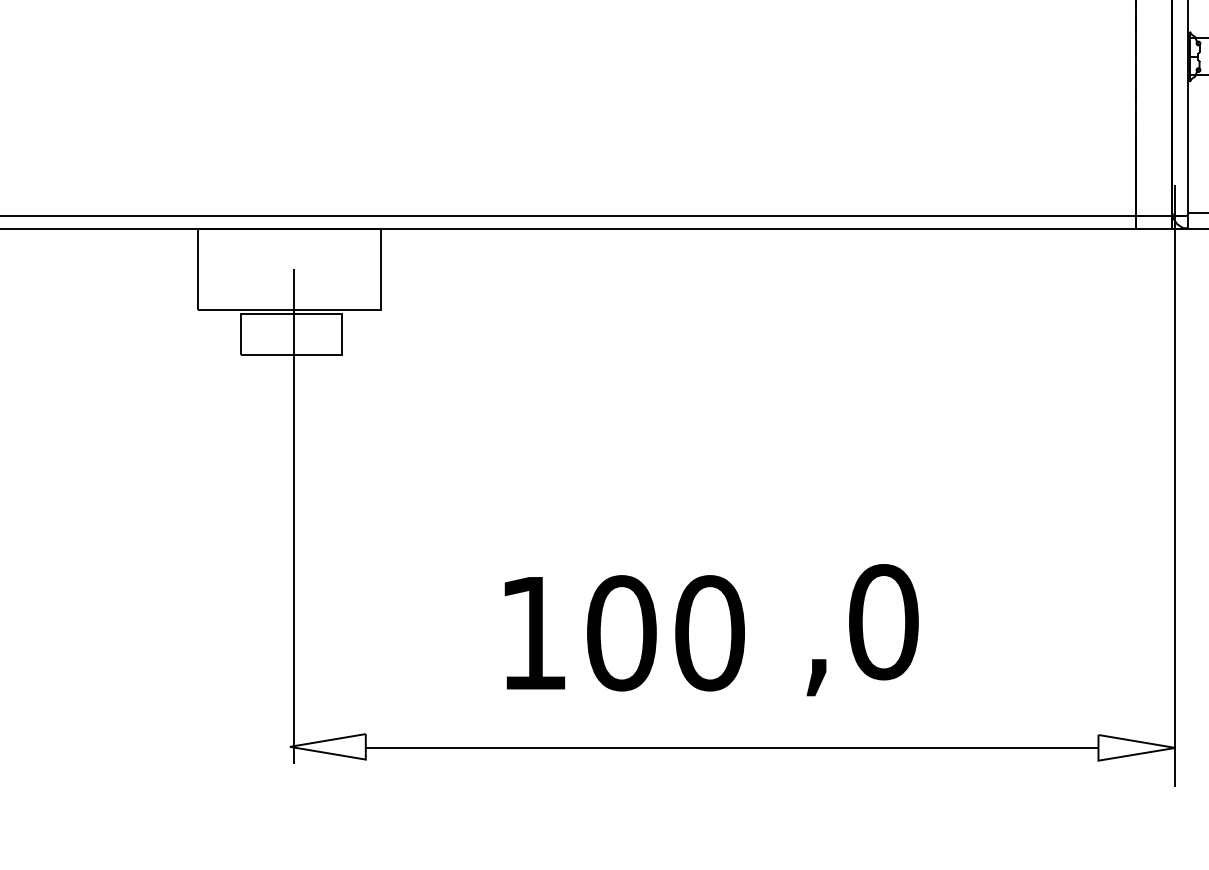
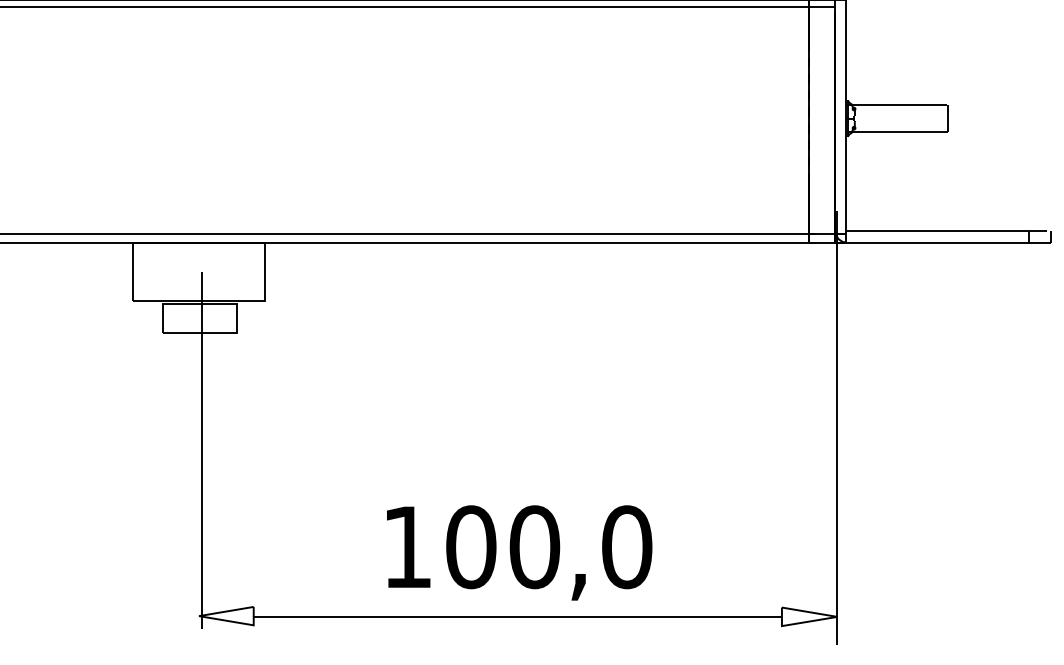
text: (862, 629) -> (611, 552), moved
text: (624, 633) -> (473, 547), moved

